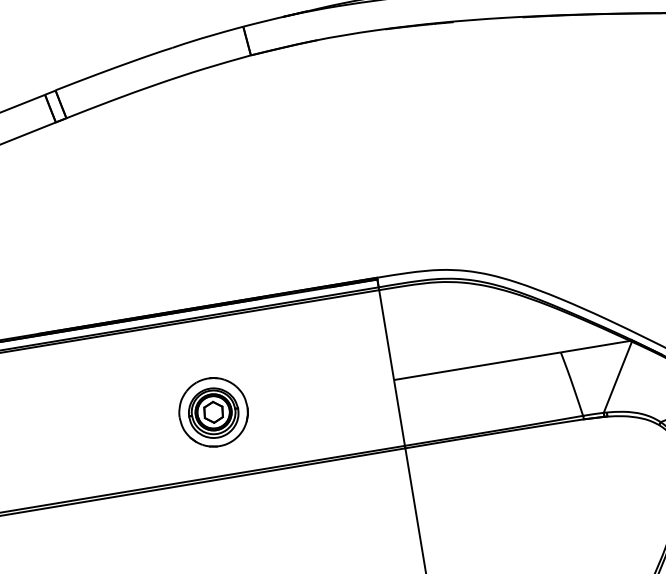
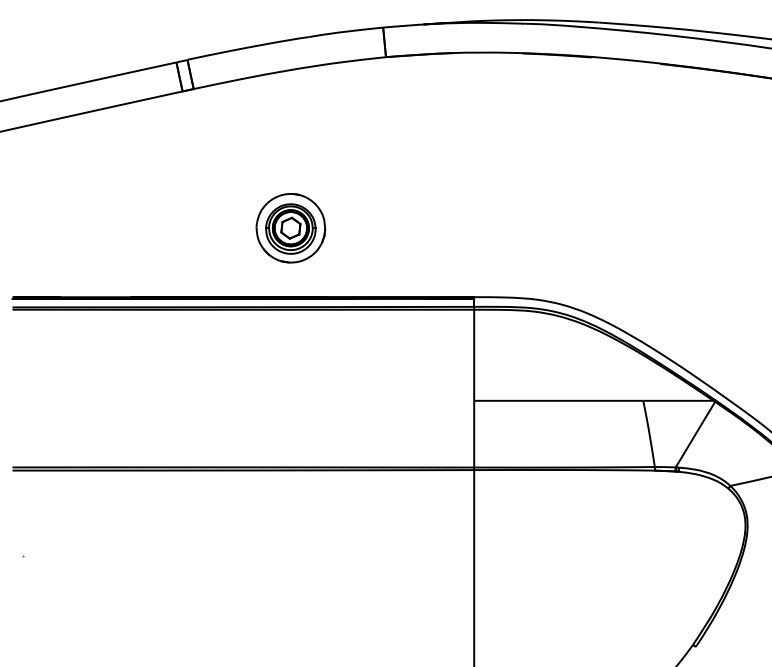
part: (213, 412) -> (290, 228), moved

